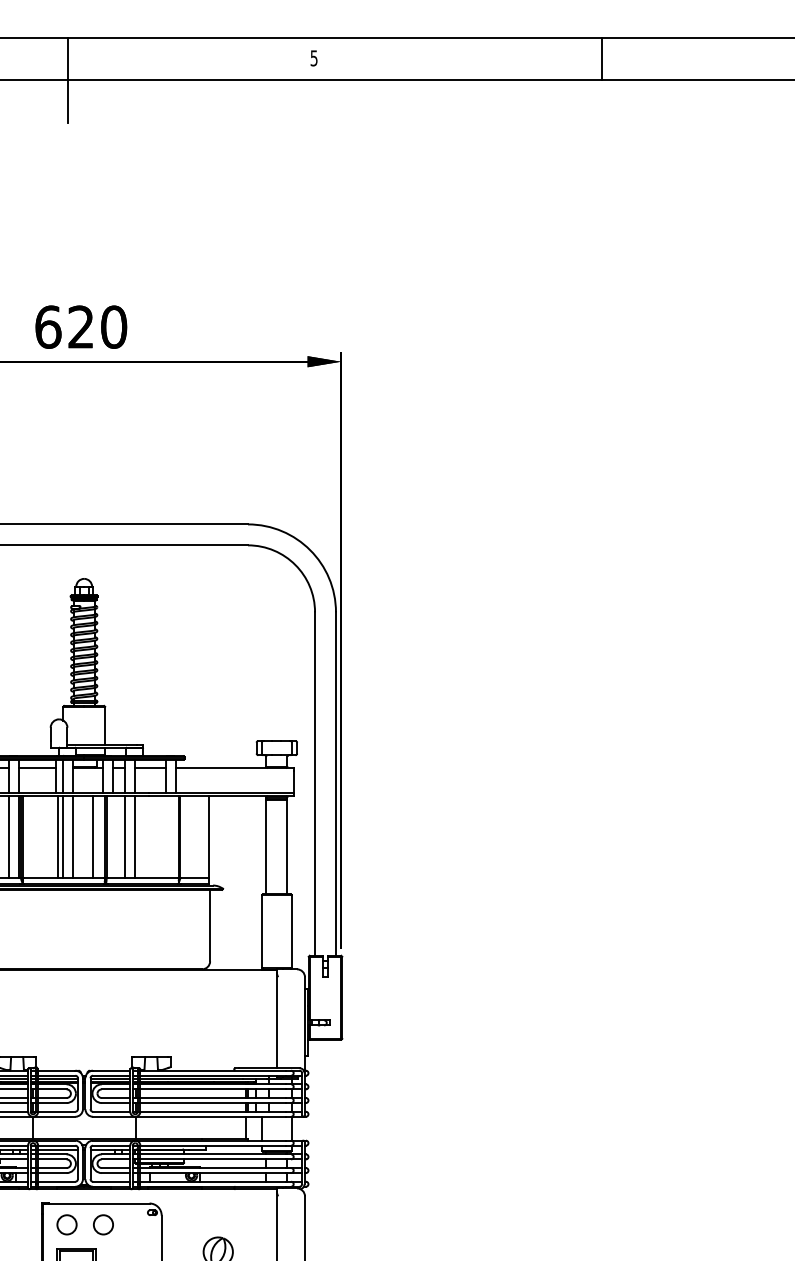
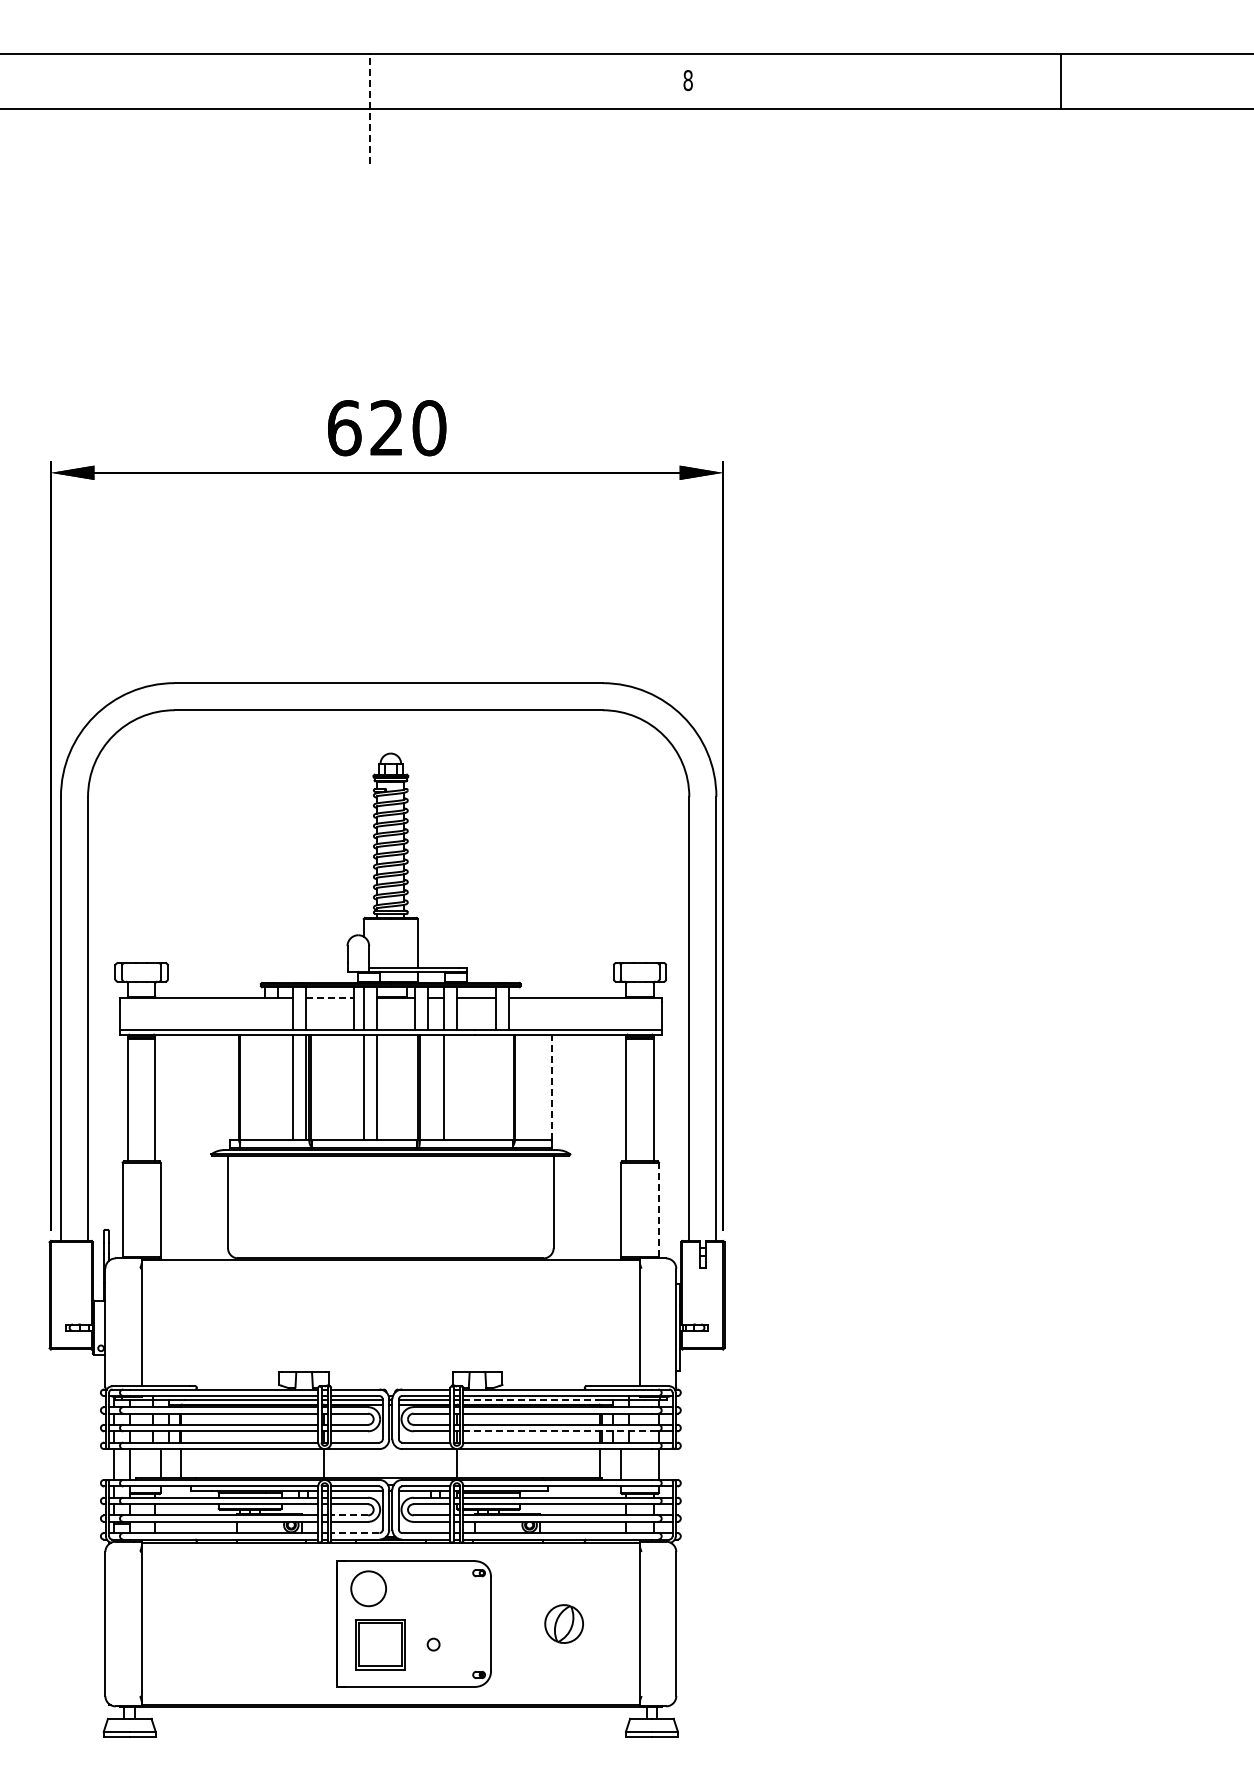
text: (313, 58) -> (687, 80), 5 -> 8
line: (67, 79) -> (369, 108), solid -> dashed
line: (37, 767) -> (330, 997), solid -> dashed
line: (57, 836) -> (356, 1086), removed
line: (93, 836) -> (402, 1086), removed
line: (134, 836) -> (456, 1086), removed
line: (209, 837) -> (552, 1087), solid -> dashed
line: (291, 931) -> (658, 1209), solid -> dashed
line: (192, 1079) -> (530, 1400), solid -> dashed
line: (213, 1103) -> (558, 1431), solid -> dashed
line: (52, 1168) -> (349, 1515), solid -> dashed
line: (56, 1182) -> (354, 1533), solid -> dashed
circle: (66, 1224) -> (368, 1588), size x1.4
circle: (103, 1224) -> (415, 1588), removed

